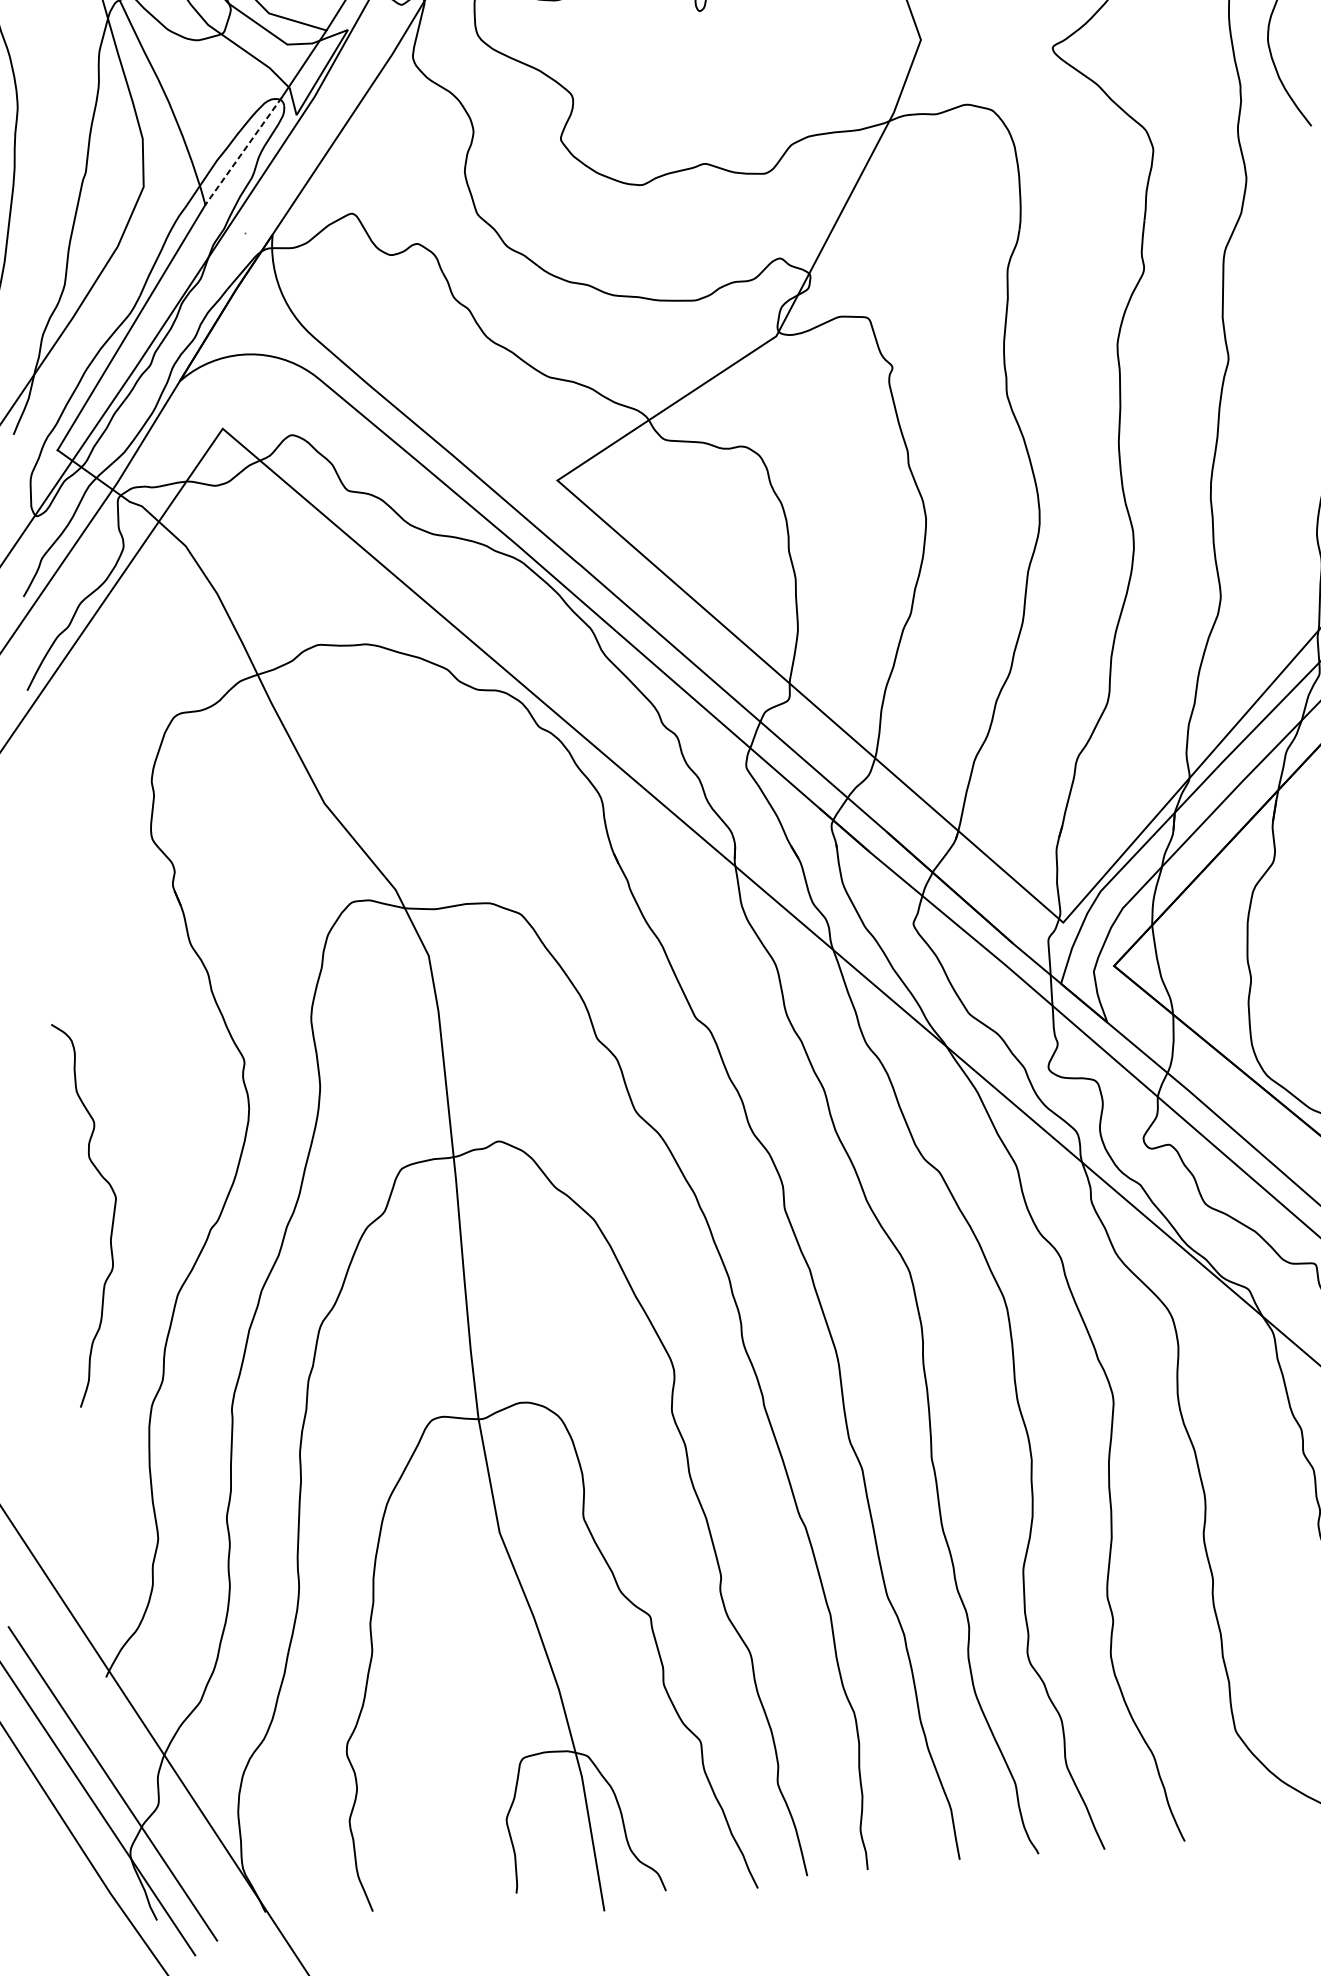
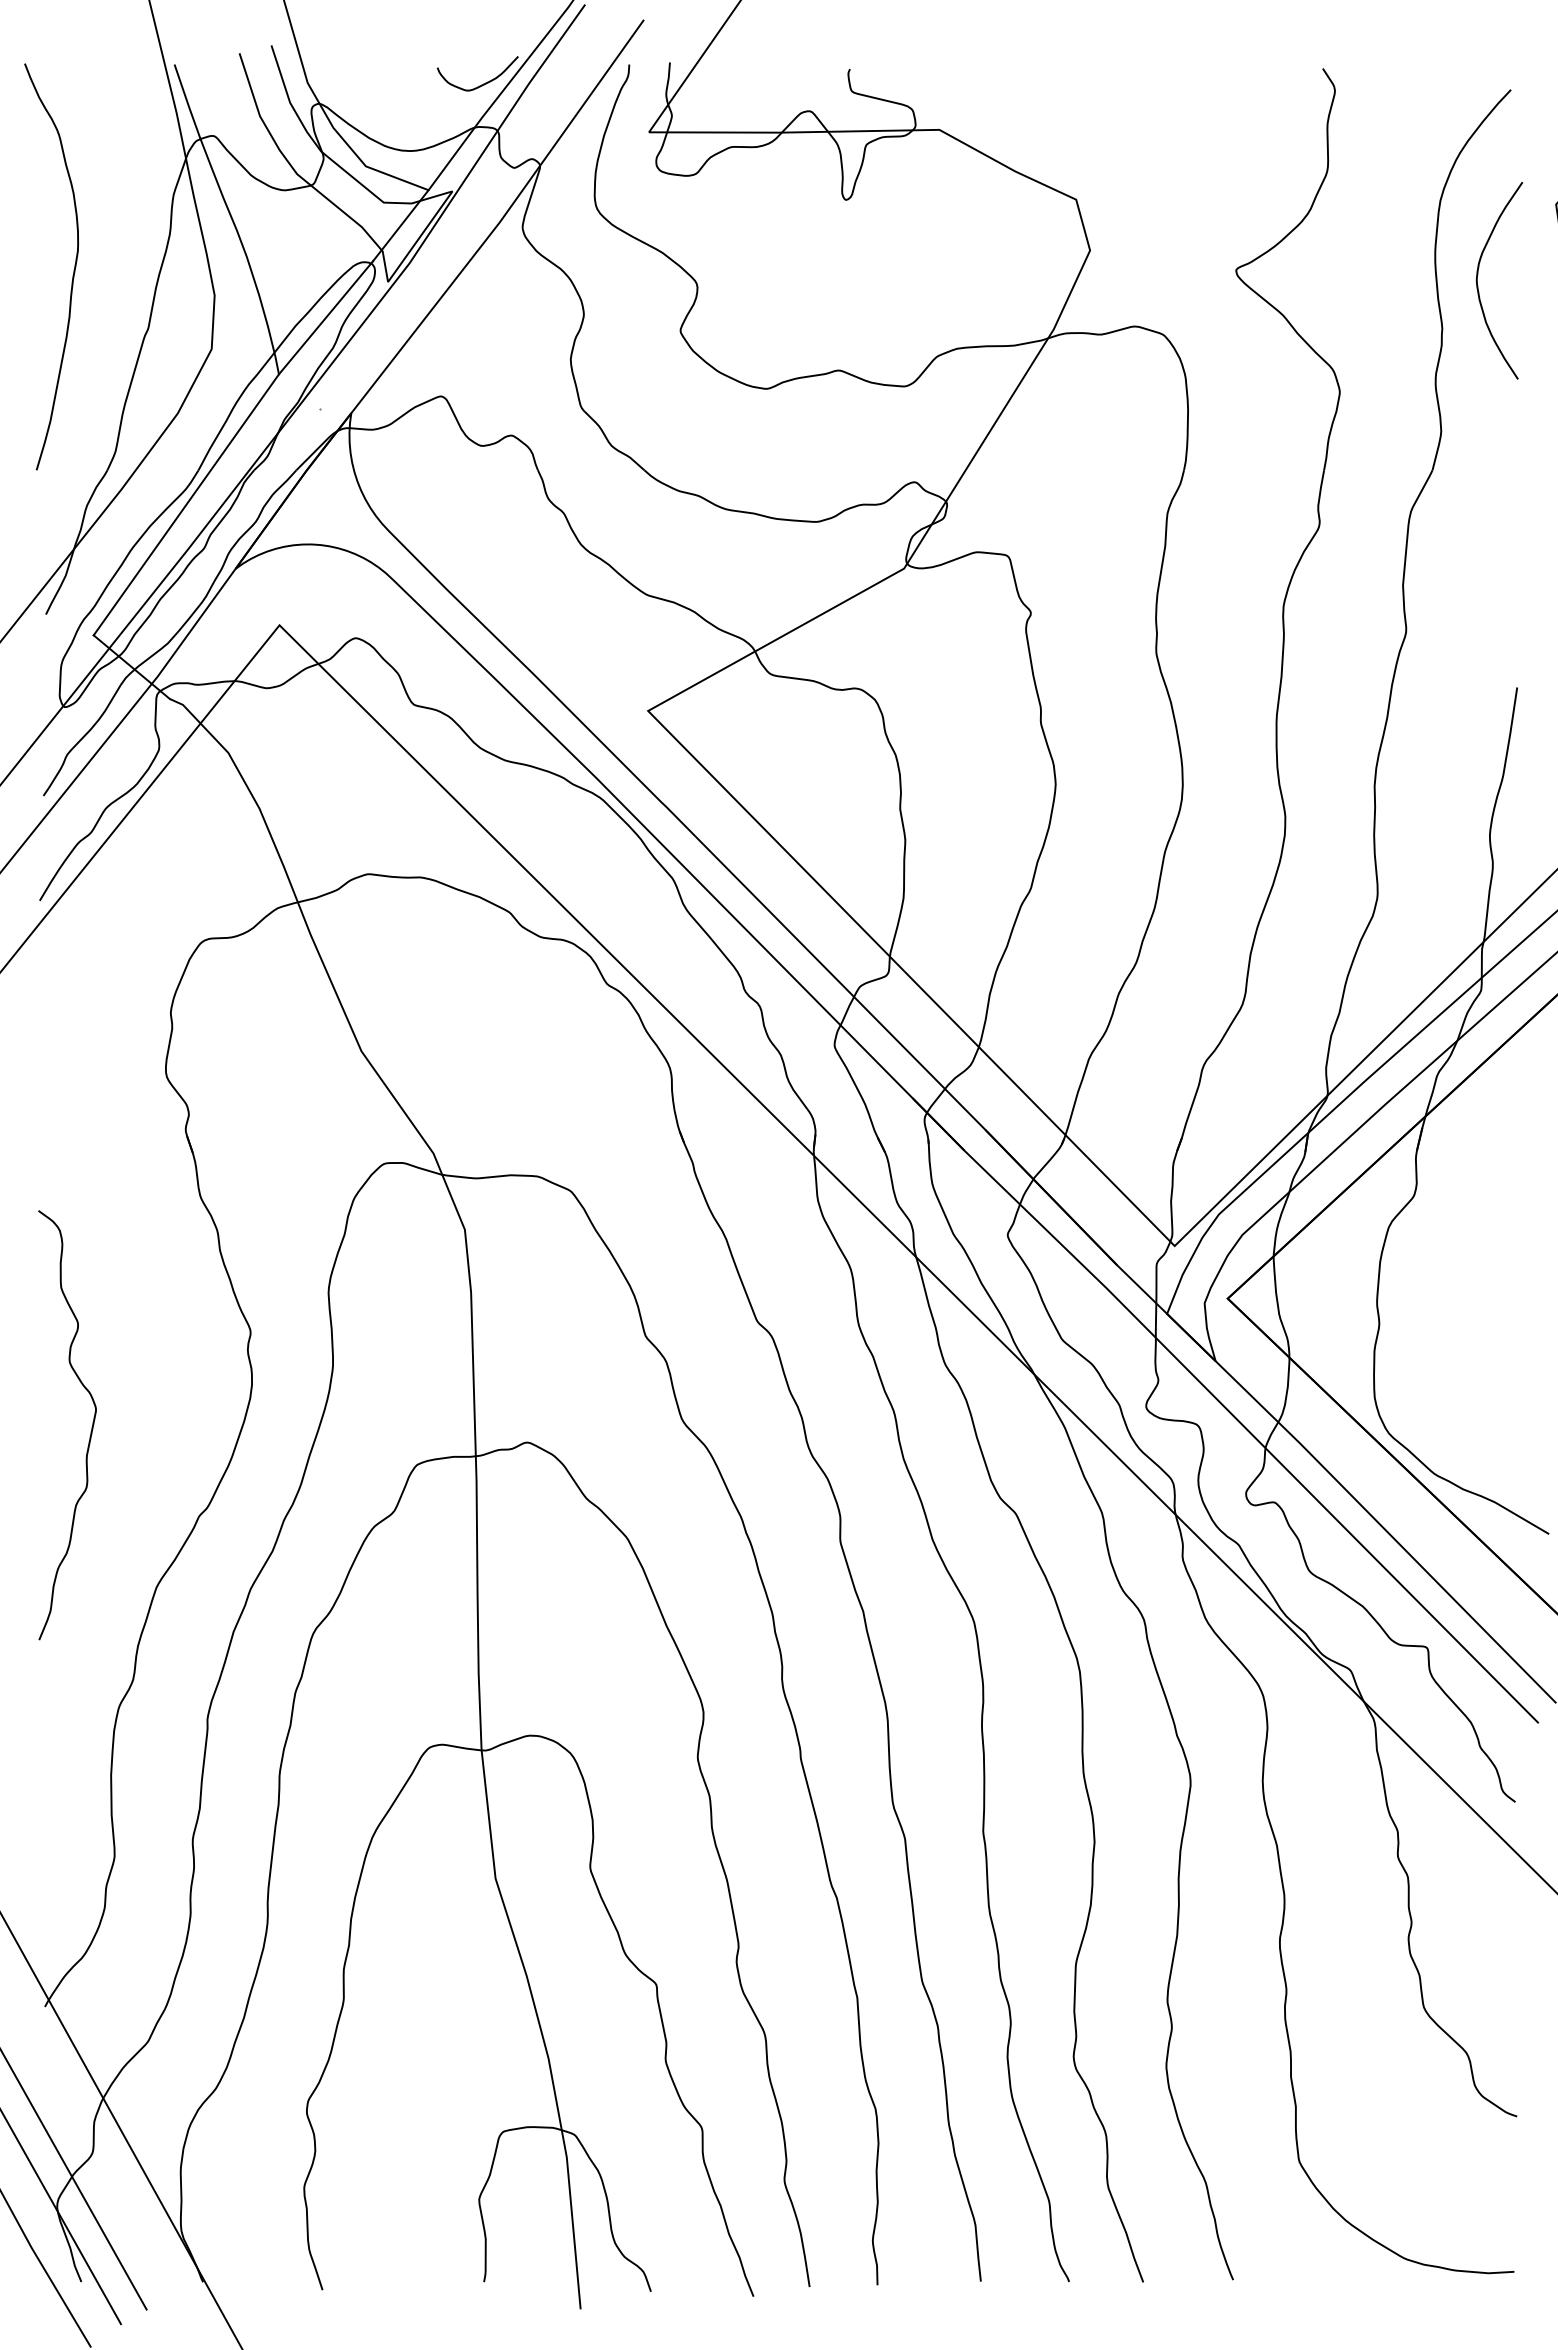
line: (243, 151) -> (325, 317), dashed -> solid
curve: (112, 1218) -> (90, 1431), moved

